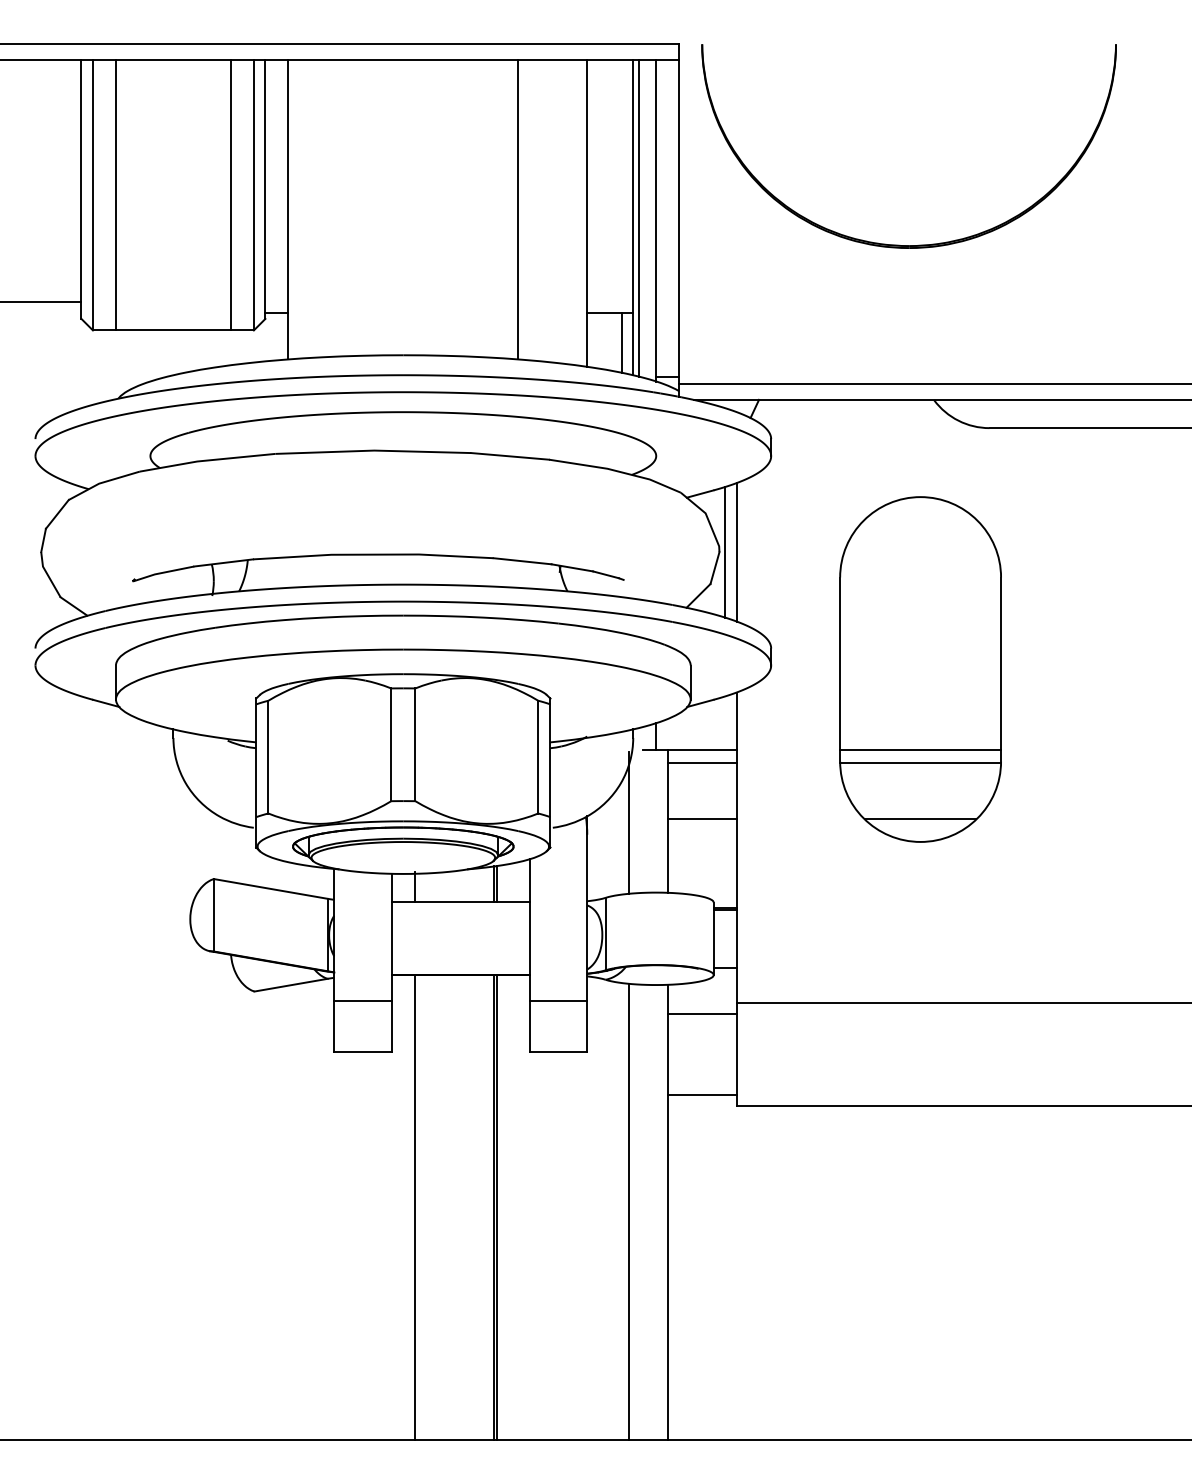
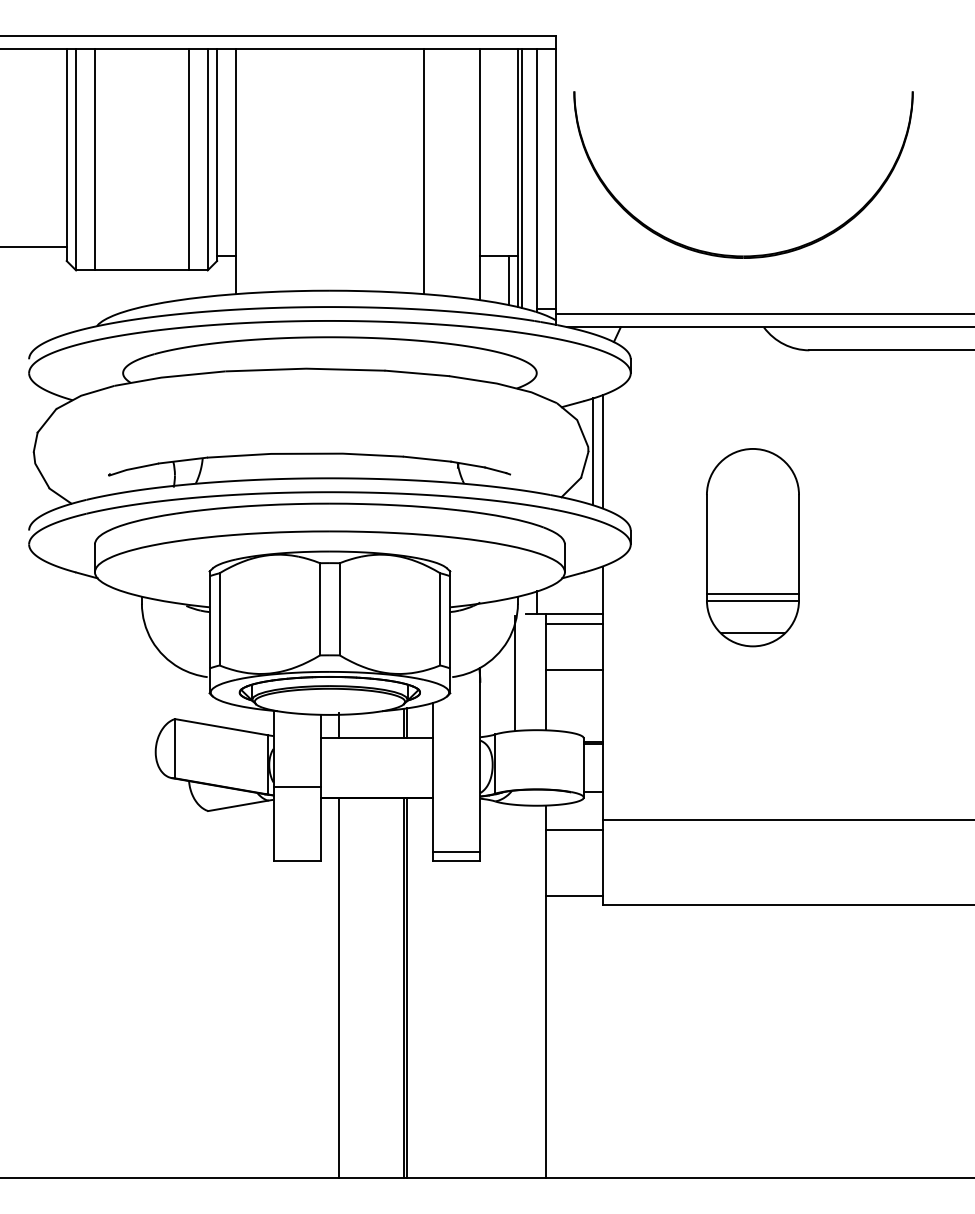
part: (909, 244) -> (743, 255), moved
part: (920, 669) -> (752, 547), size x0.7
line: (362, 1001) -> (296, 787), moved
line: (558, 1001) -> (456, 852), moved
line: (629, 1210) -> (514, 990), removed

